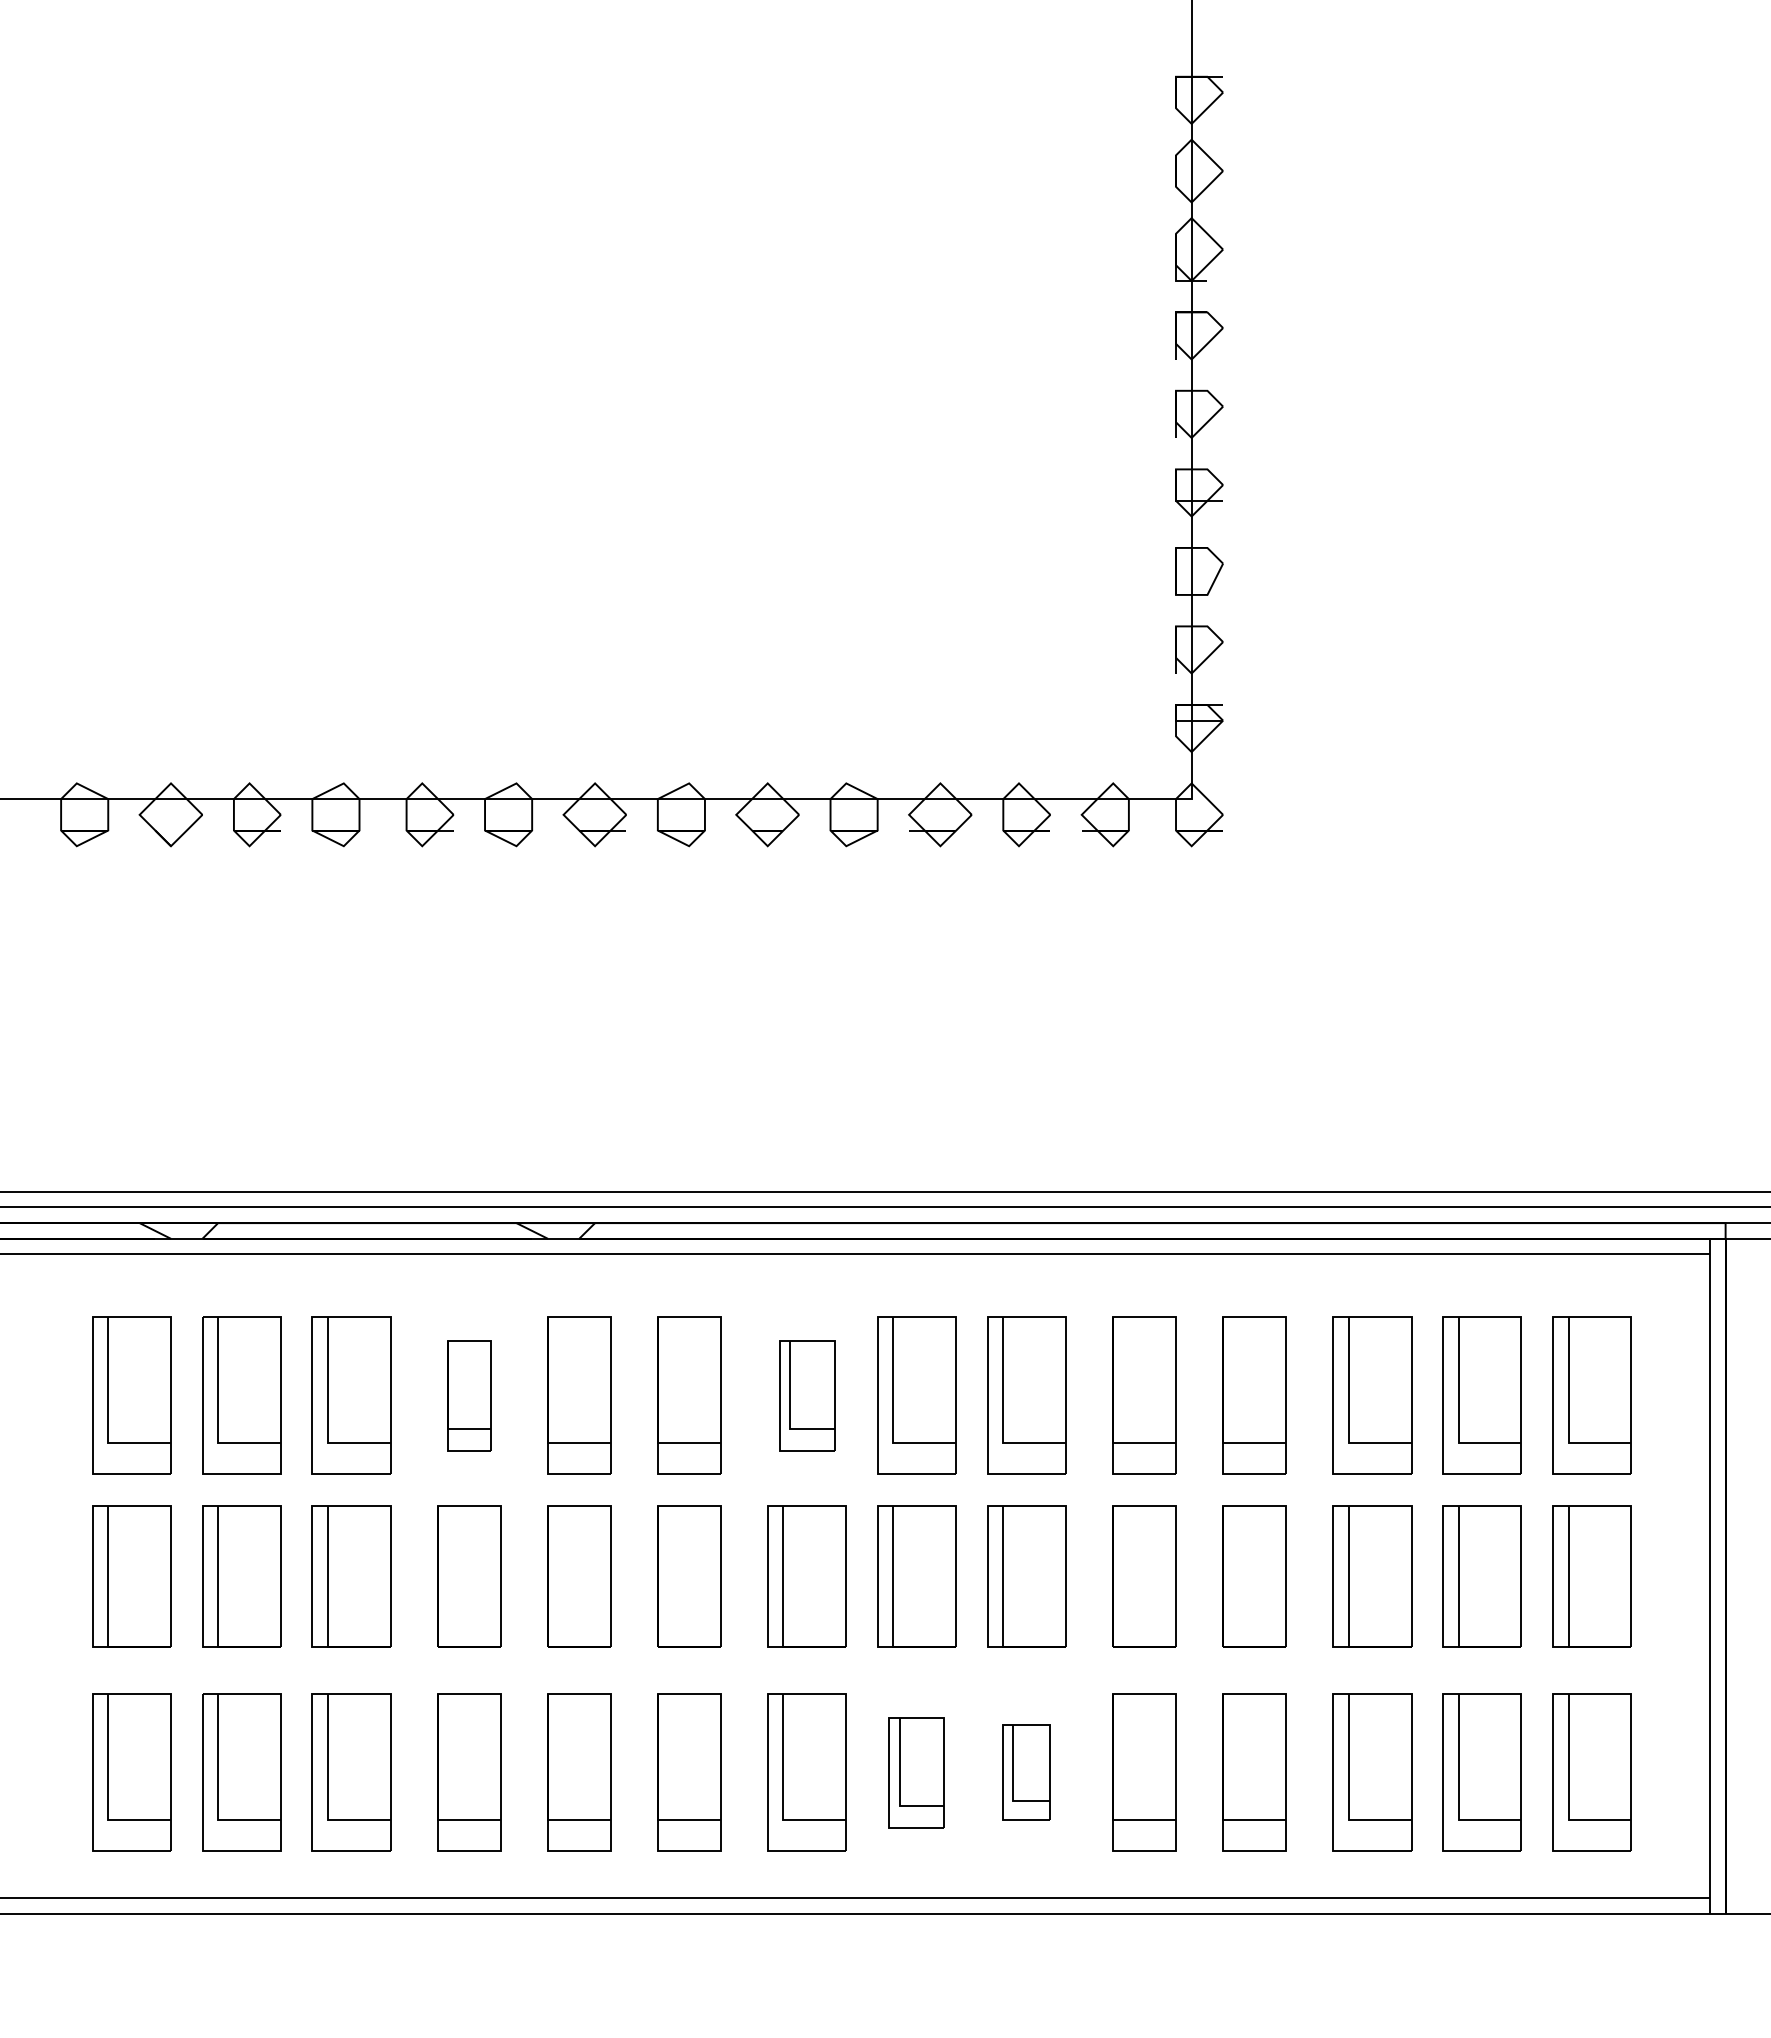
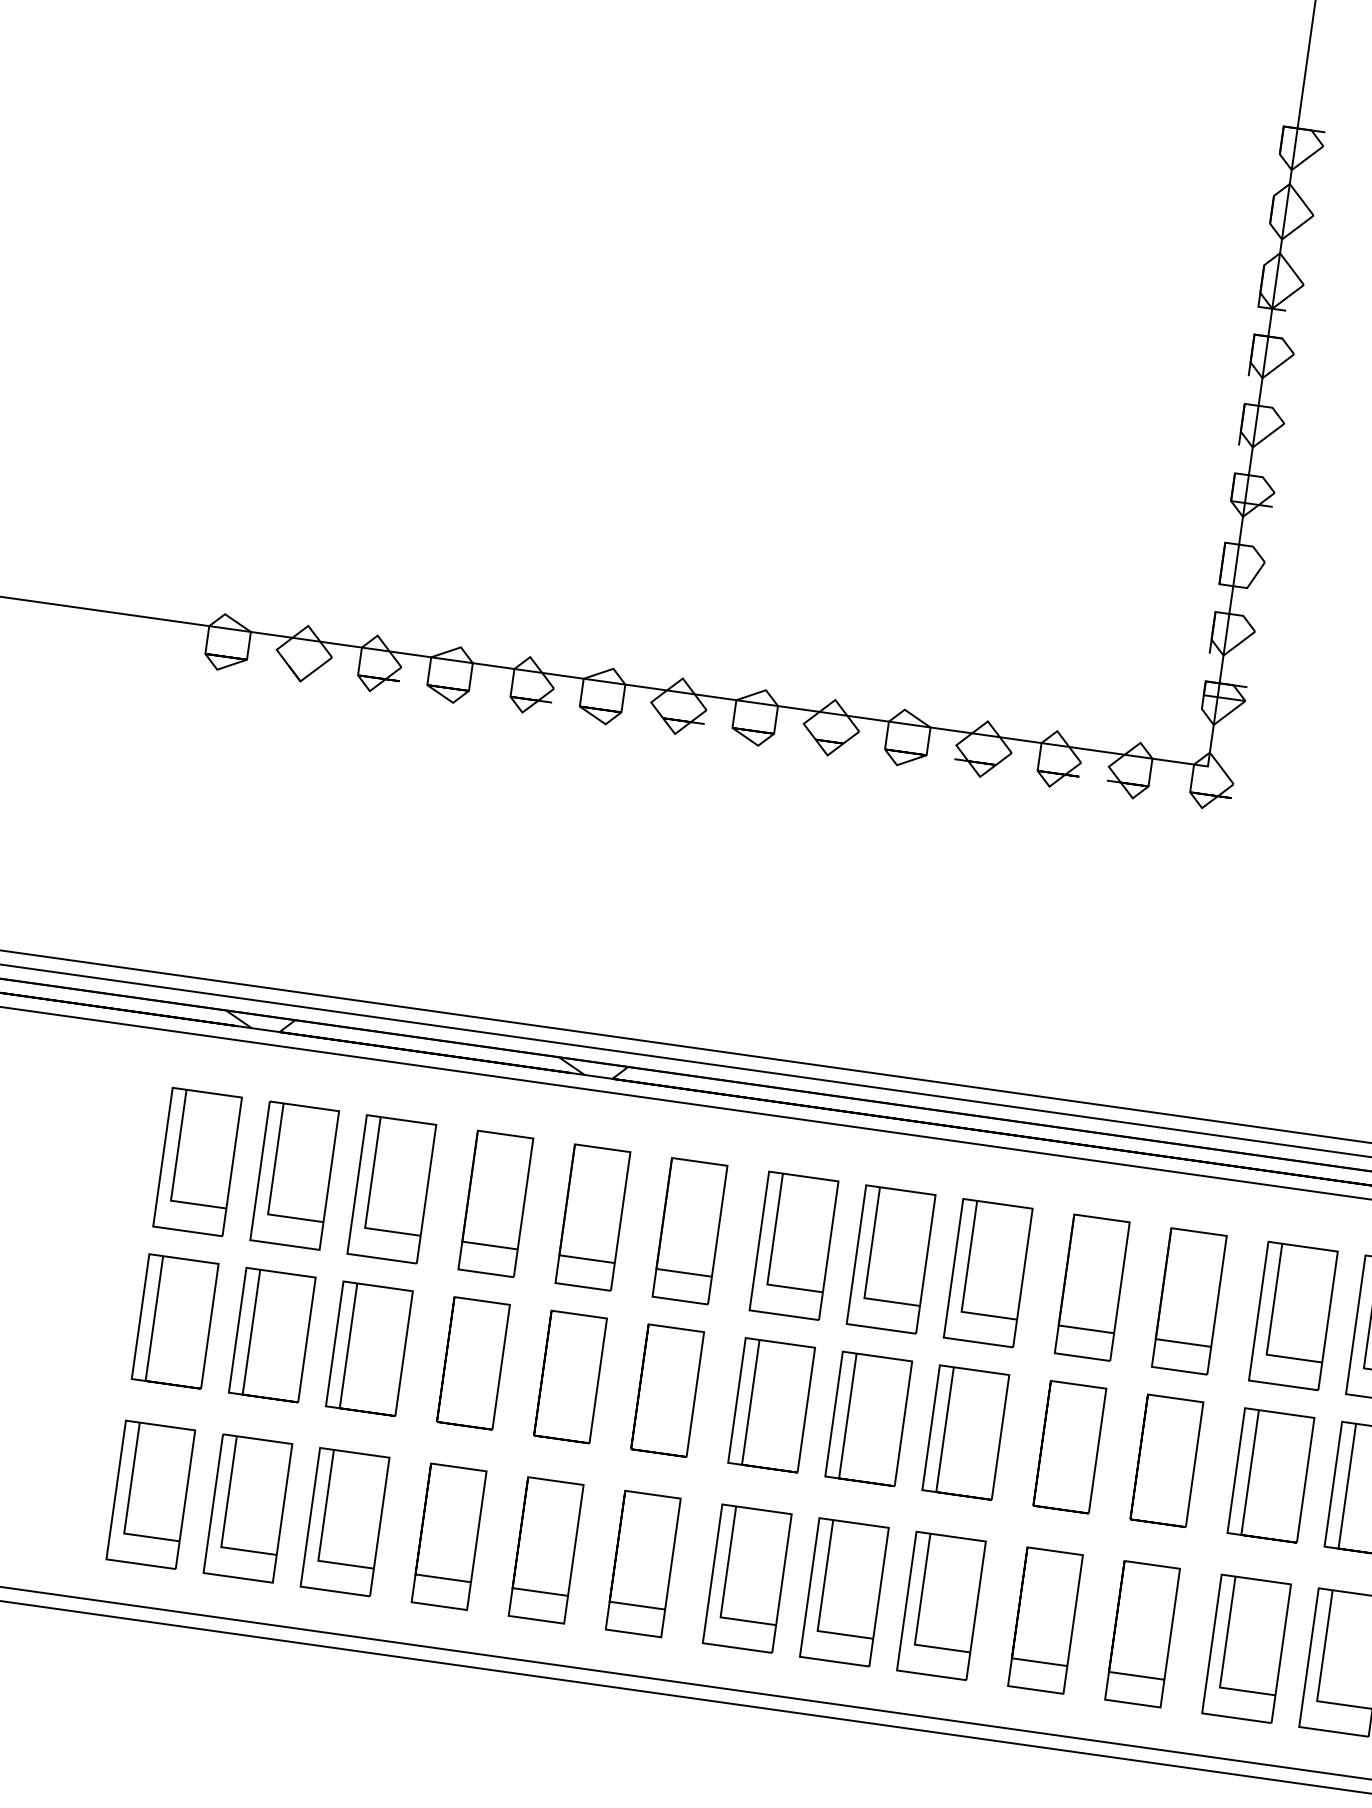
part: (469, 1395) -> (495, 1203), size x1.43
part: (806, 1395) -> (793, 1245), size x1.43
part: (916, 1772) -> (844, 1592), size x1.43
part: (1026, 1772) -> (941, 1605), size x1.67

